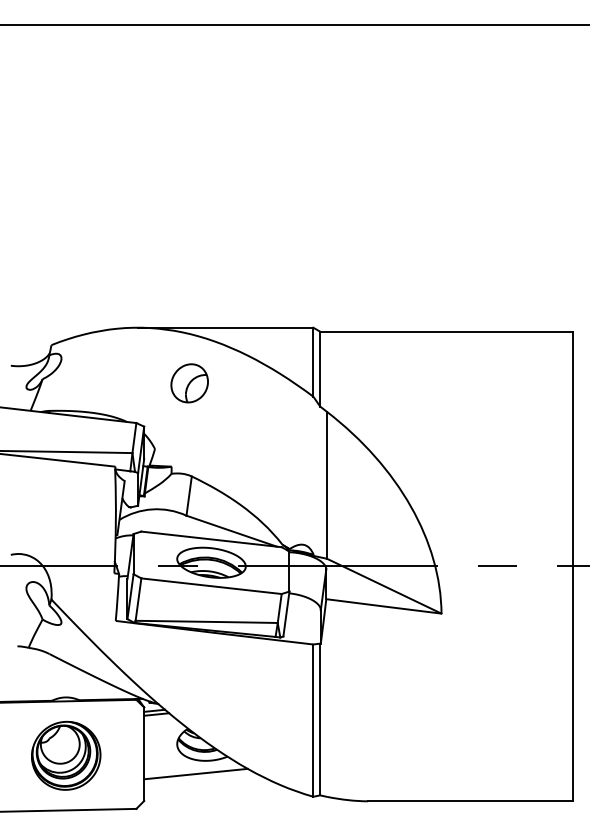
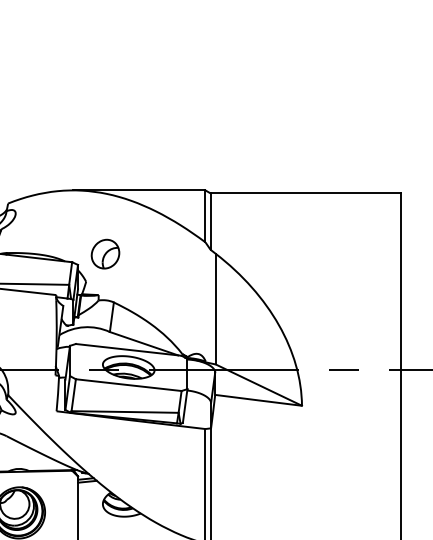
part: (189, 383) -> (105, 254), moved
line: (195, 773) -> (116, 526), removed

